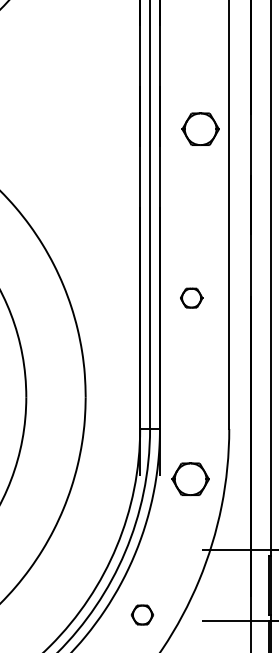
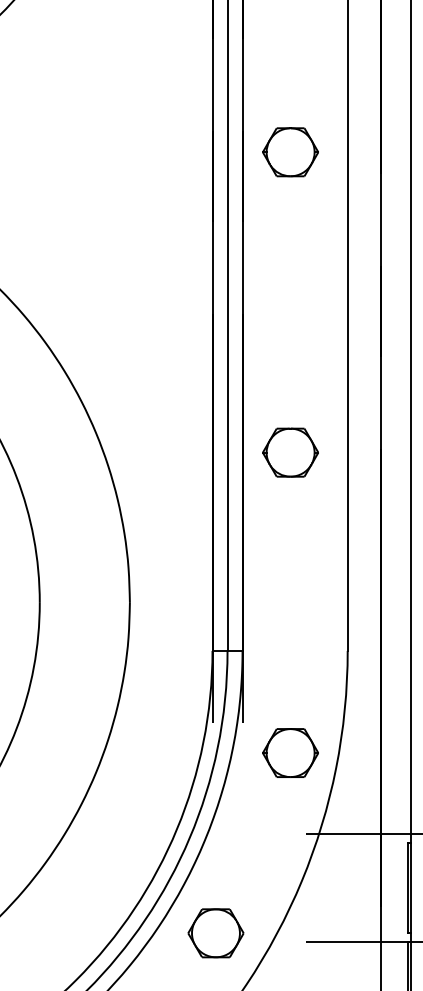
part: (200, 128) -> (290, 151), moved
part: (191, 297) -> (290, 451), size x1.67
part: (190, 479) -> (290, 753), moved
part: (142, 614) -> (216, 932), size x1.67

